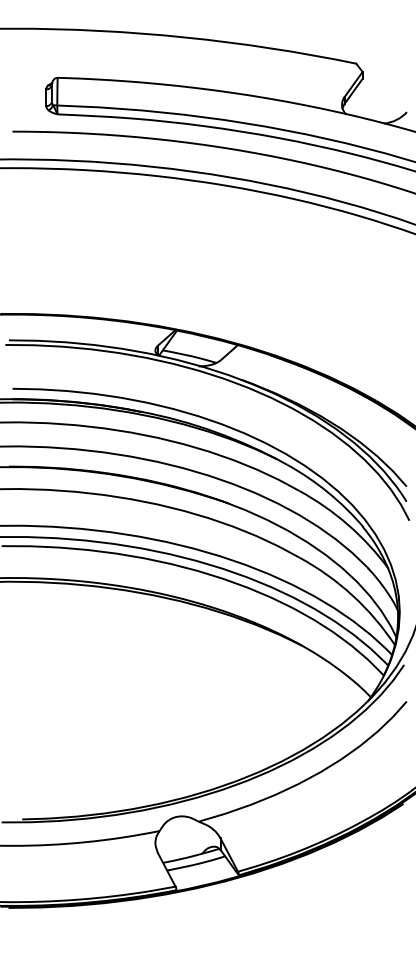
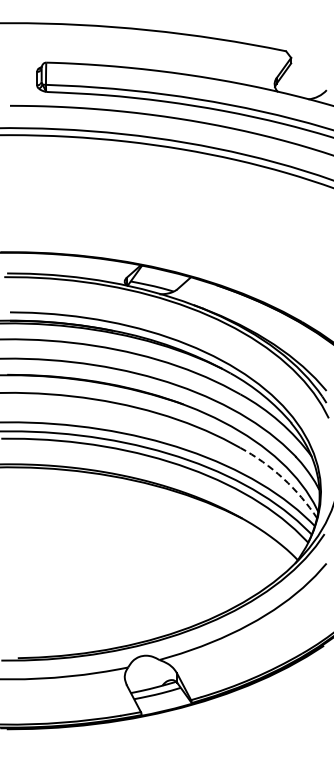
arc: (353, 595) -> (283, 478), solid -> dashed

